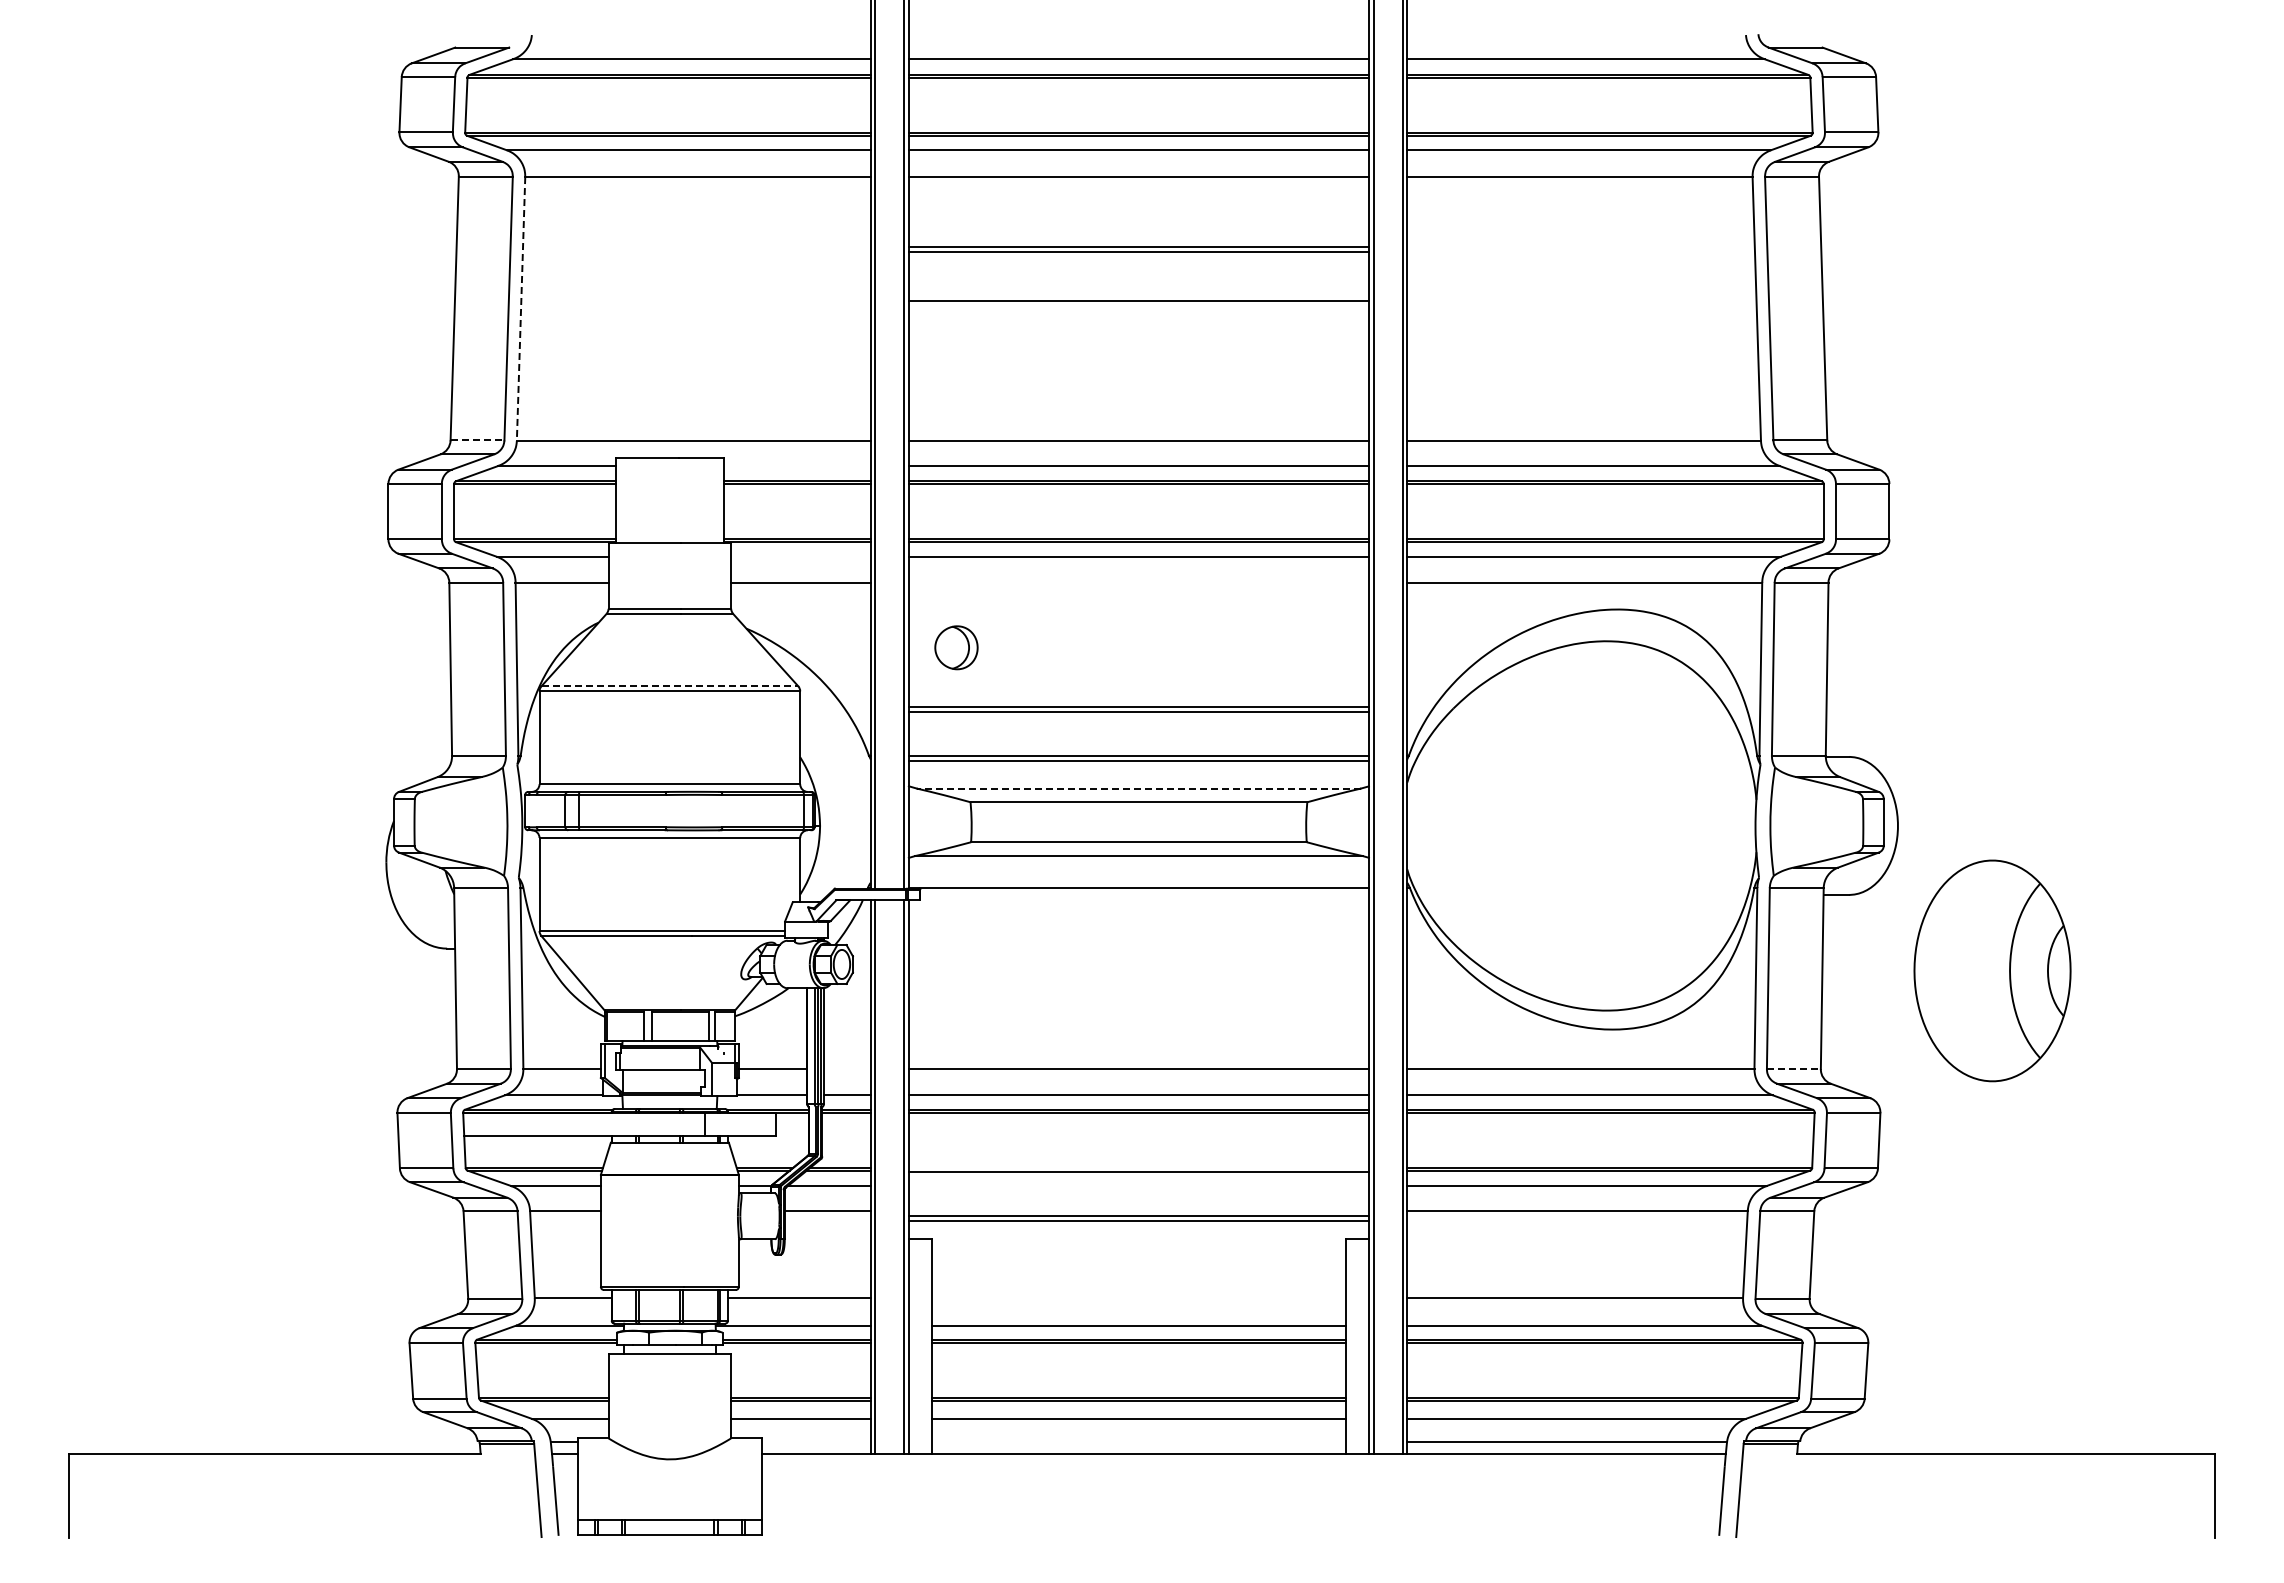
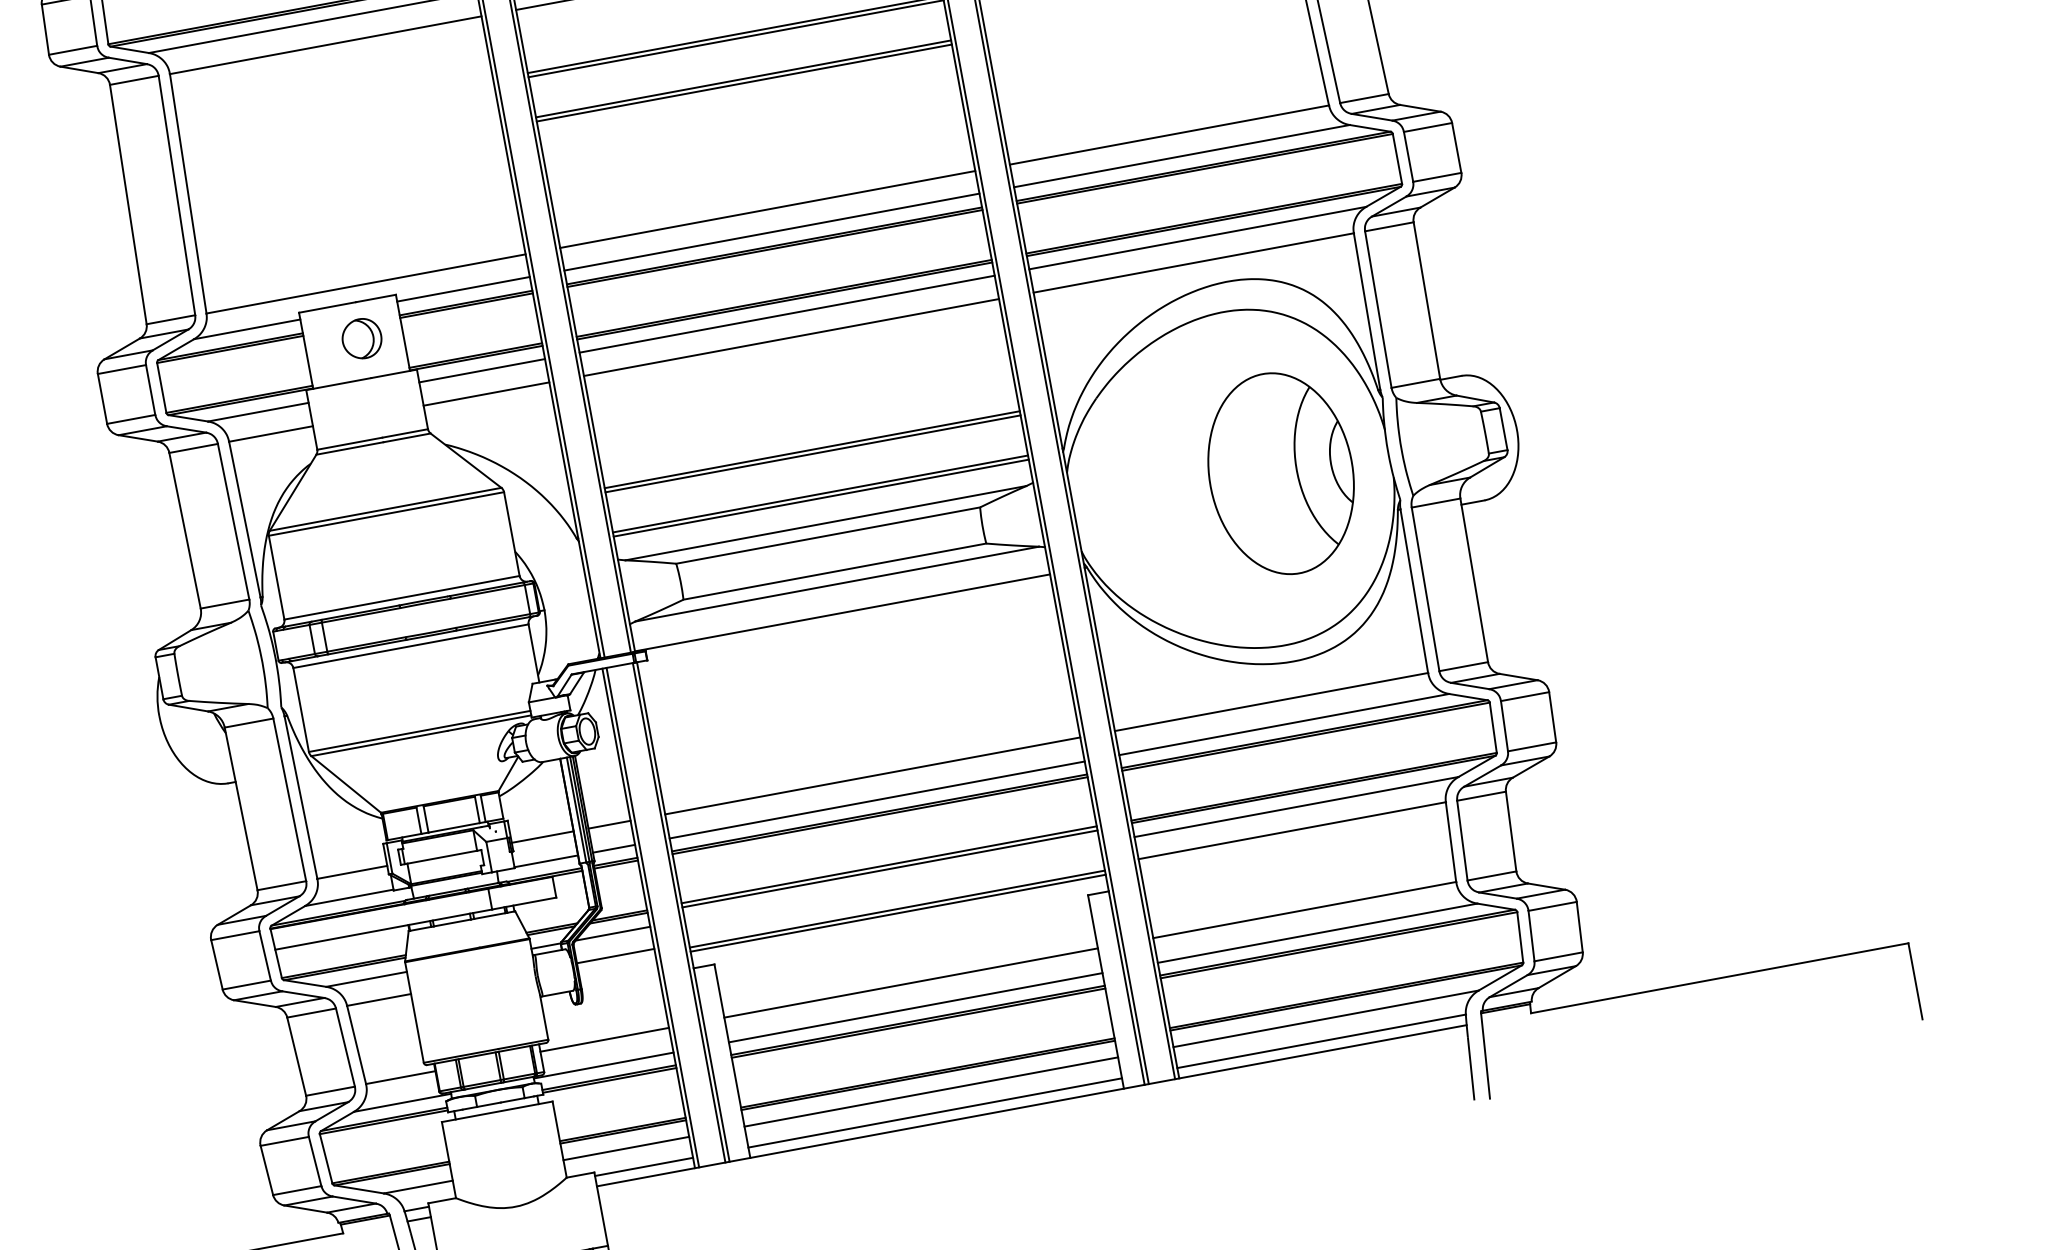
line: (1138, 296) -> (743, 79), added
line: (521, 308) -> (188, 193), dashed -> solid
line: (477, 440) -> (170, 319), dashed -> solid
line: (796, 465) -> (462, 289), added
line: (800, 556) -> (481, 370), added
line: (1138, 582) -> (791, 337), added
part: (956, 647) -> (361, 338), moved
line: (670, 686) -> (386, 509), dashed -> solid
line: (1138, 788) -> (825, 523), dashed -> solid
part: (1992, 970) -> (1281, 473), moved
line: (846, 1068) -> (608, 824), added
line: (1793, 1068) -> (1463, 666), dashed -> solid
line: (1138, 1167) -> (888, 865), added
line: (1138, 1298) -> (910, 983), added
line: (815, 1442) -> (643, 1167), added
line: (1138, 1442) -> (934, 1113), added

